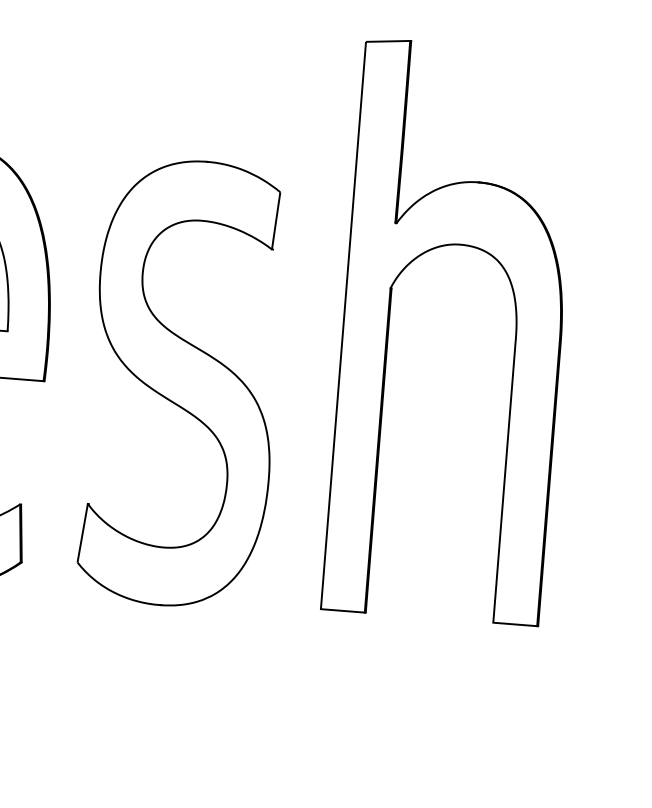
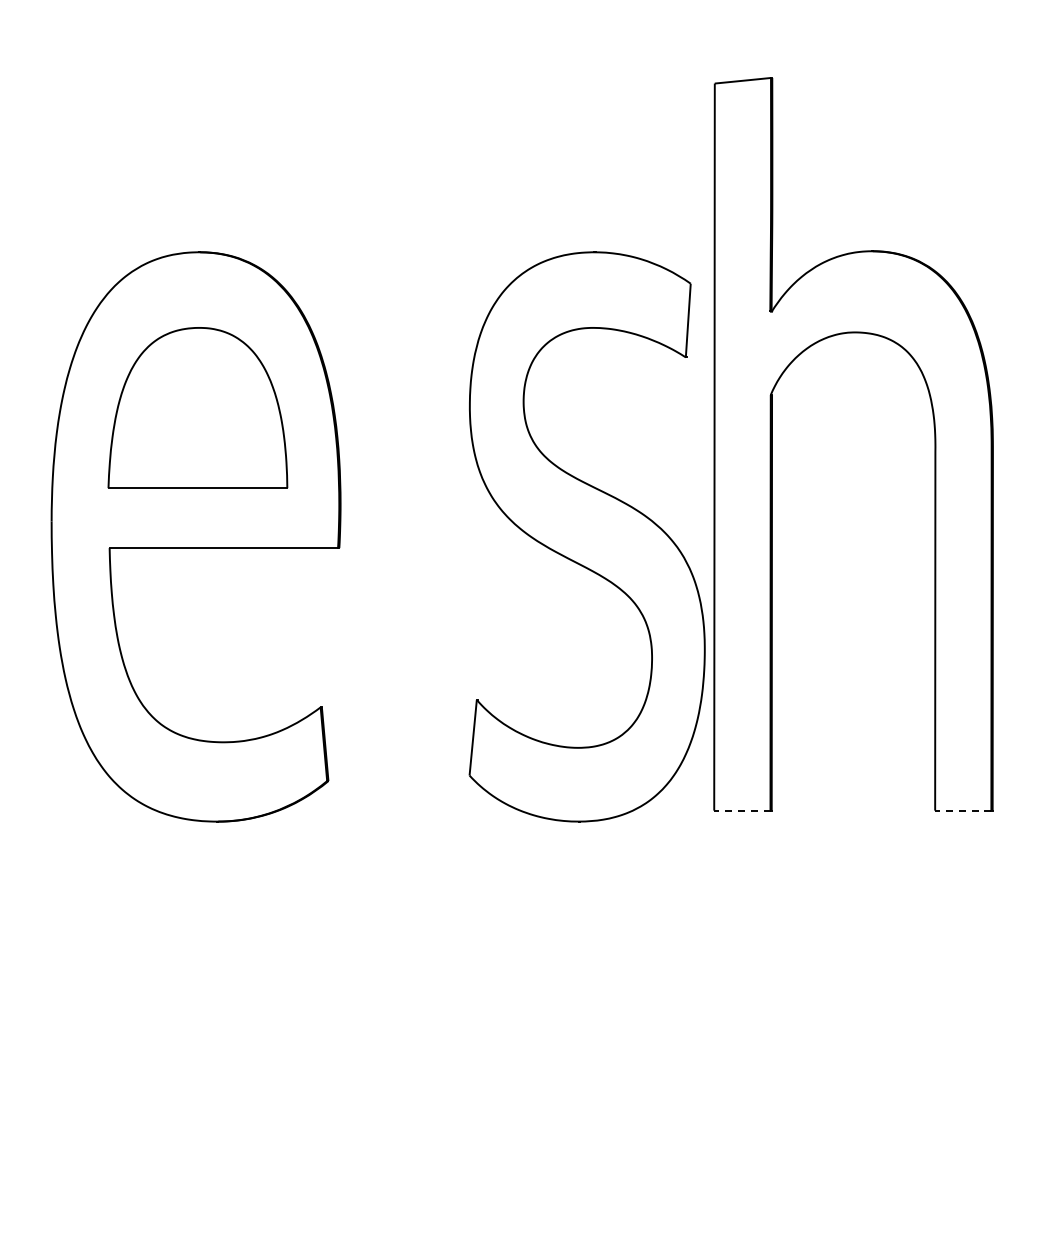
part: (183, 383) -> (586, 536), moved
line: (342, 610) -> (741, 810), solid -> dashed
line: (514, 624) -> (962, 810), solid -> dashed

